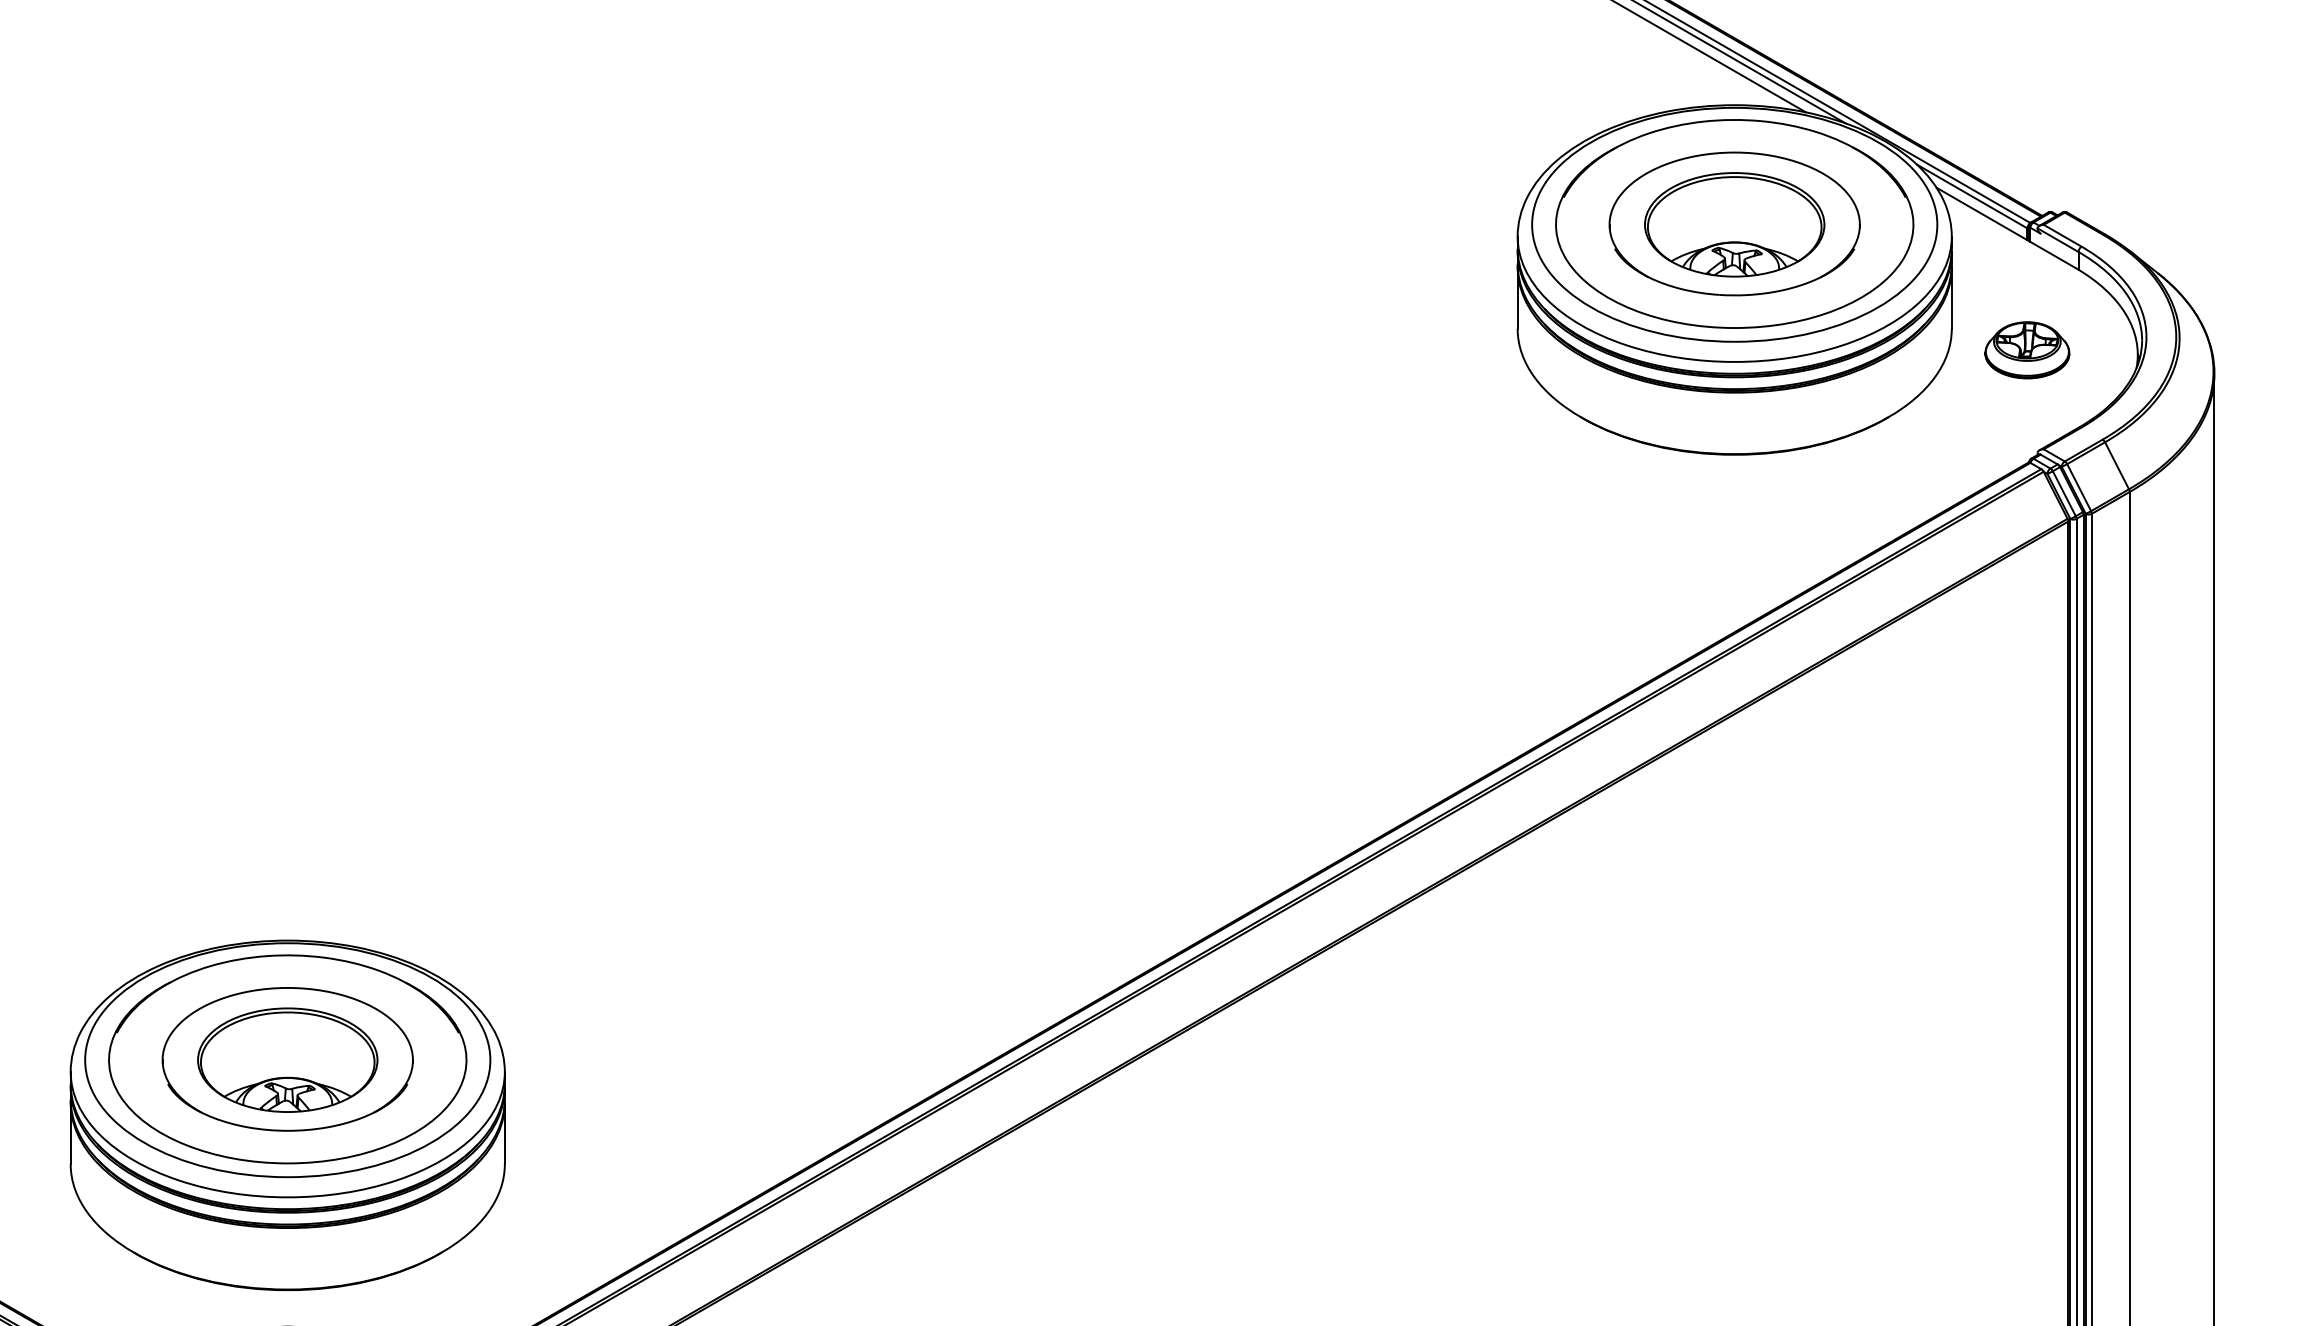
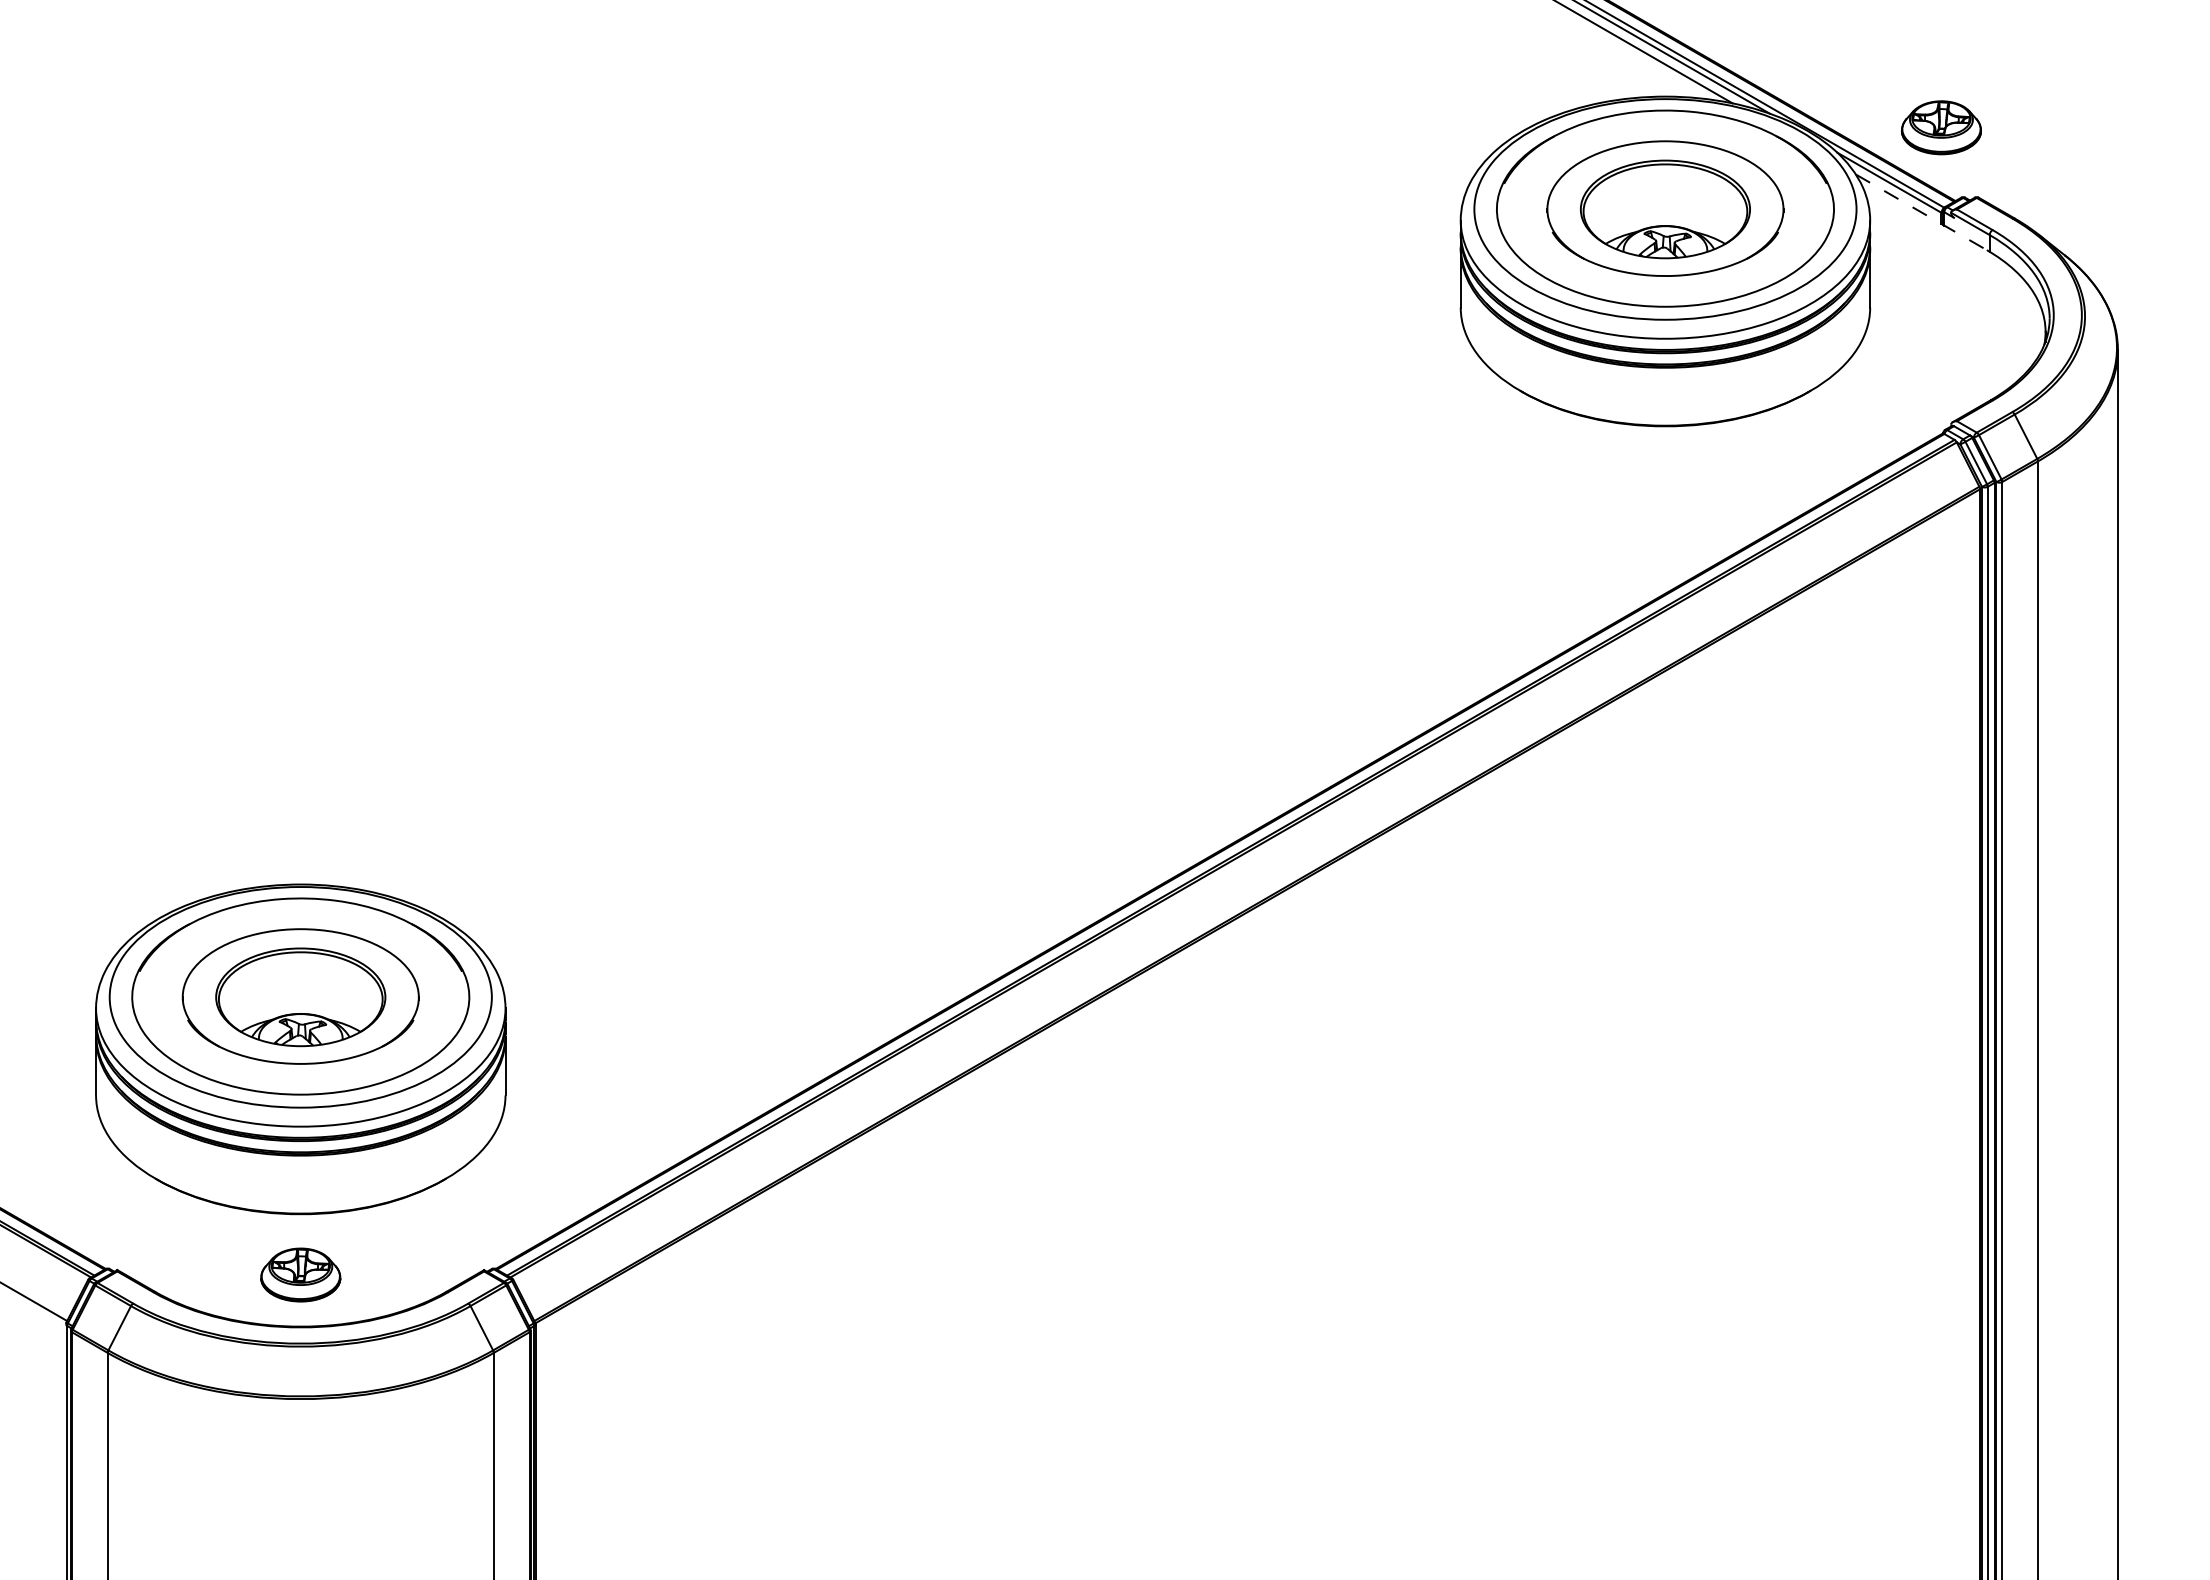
line: (2006, 228) -> (1921, 212), solid -> dashed
part: (2026, 349) -> (1940, 127), moved

